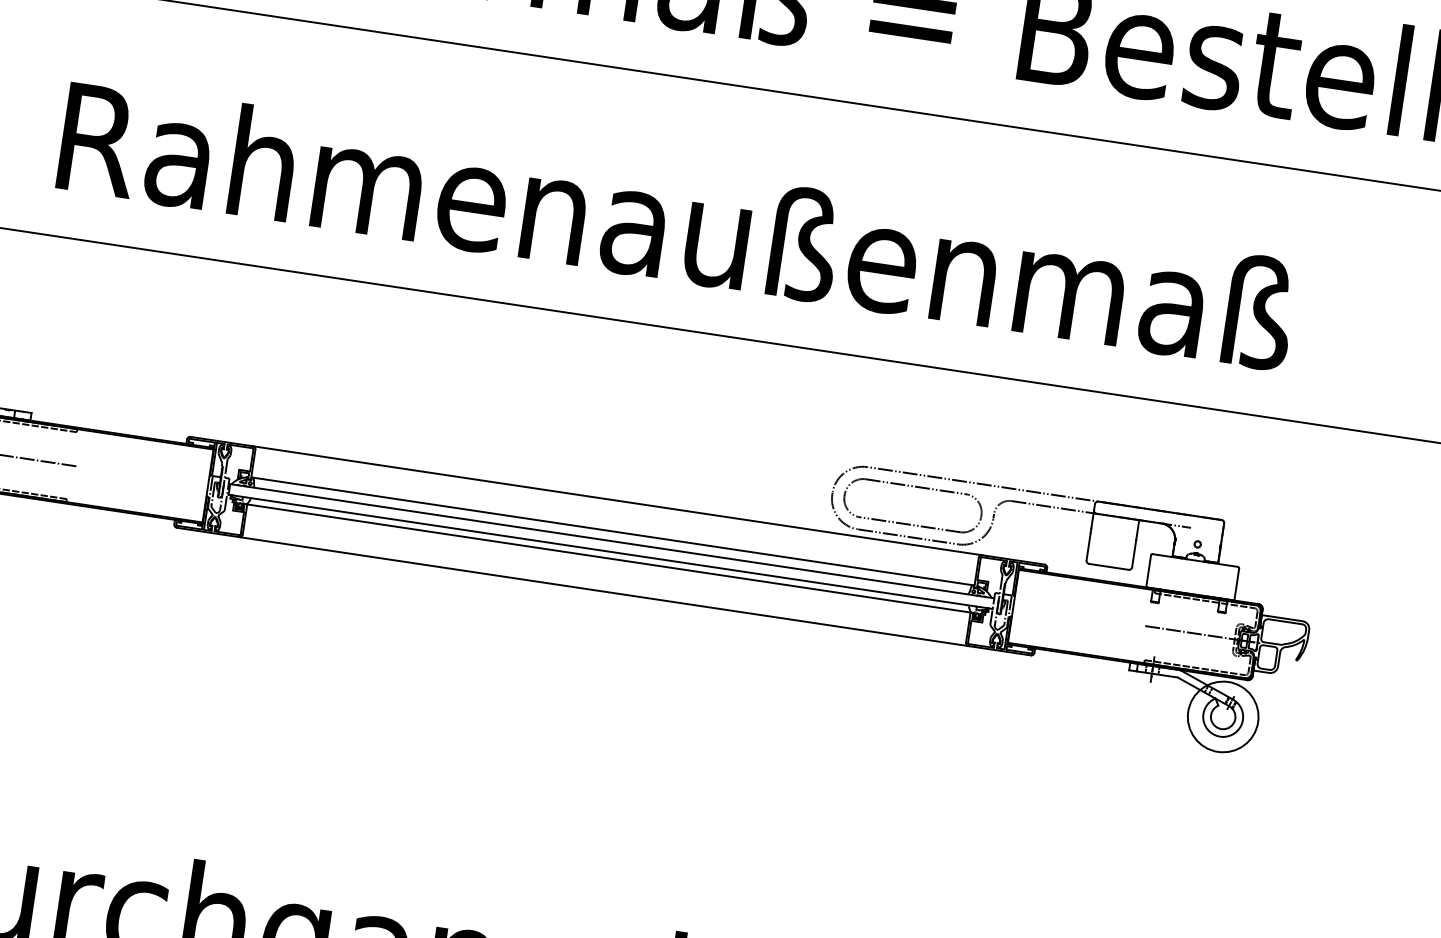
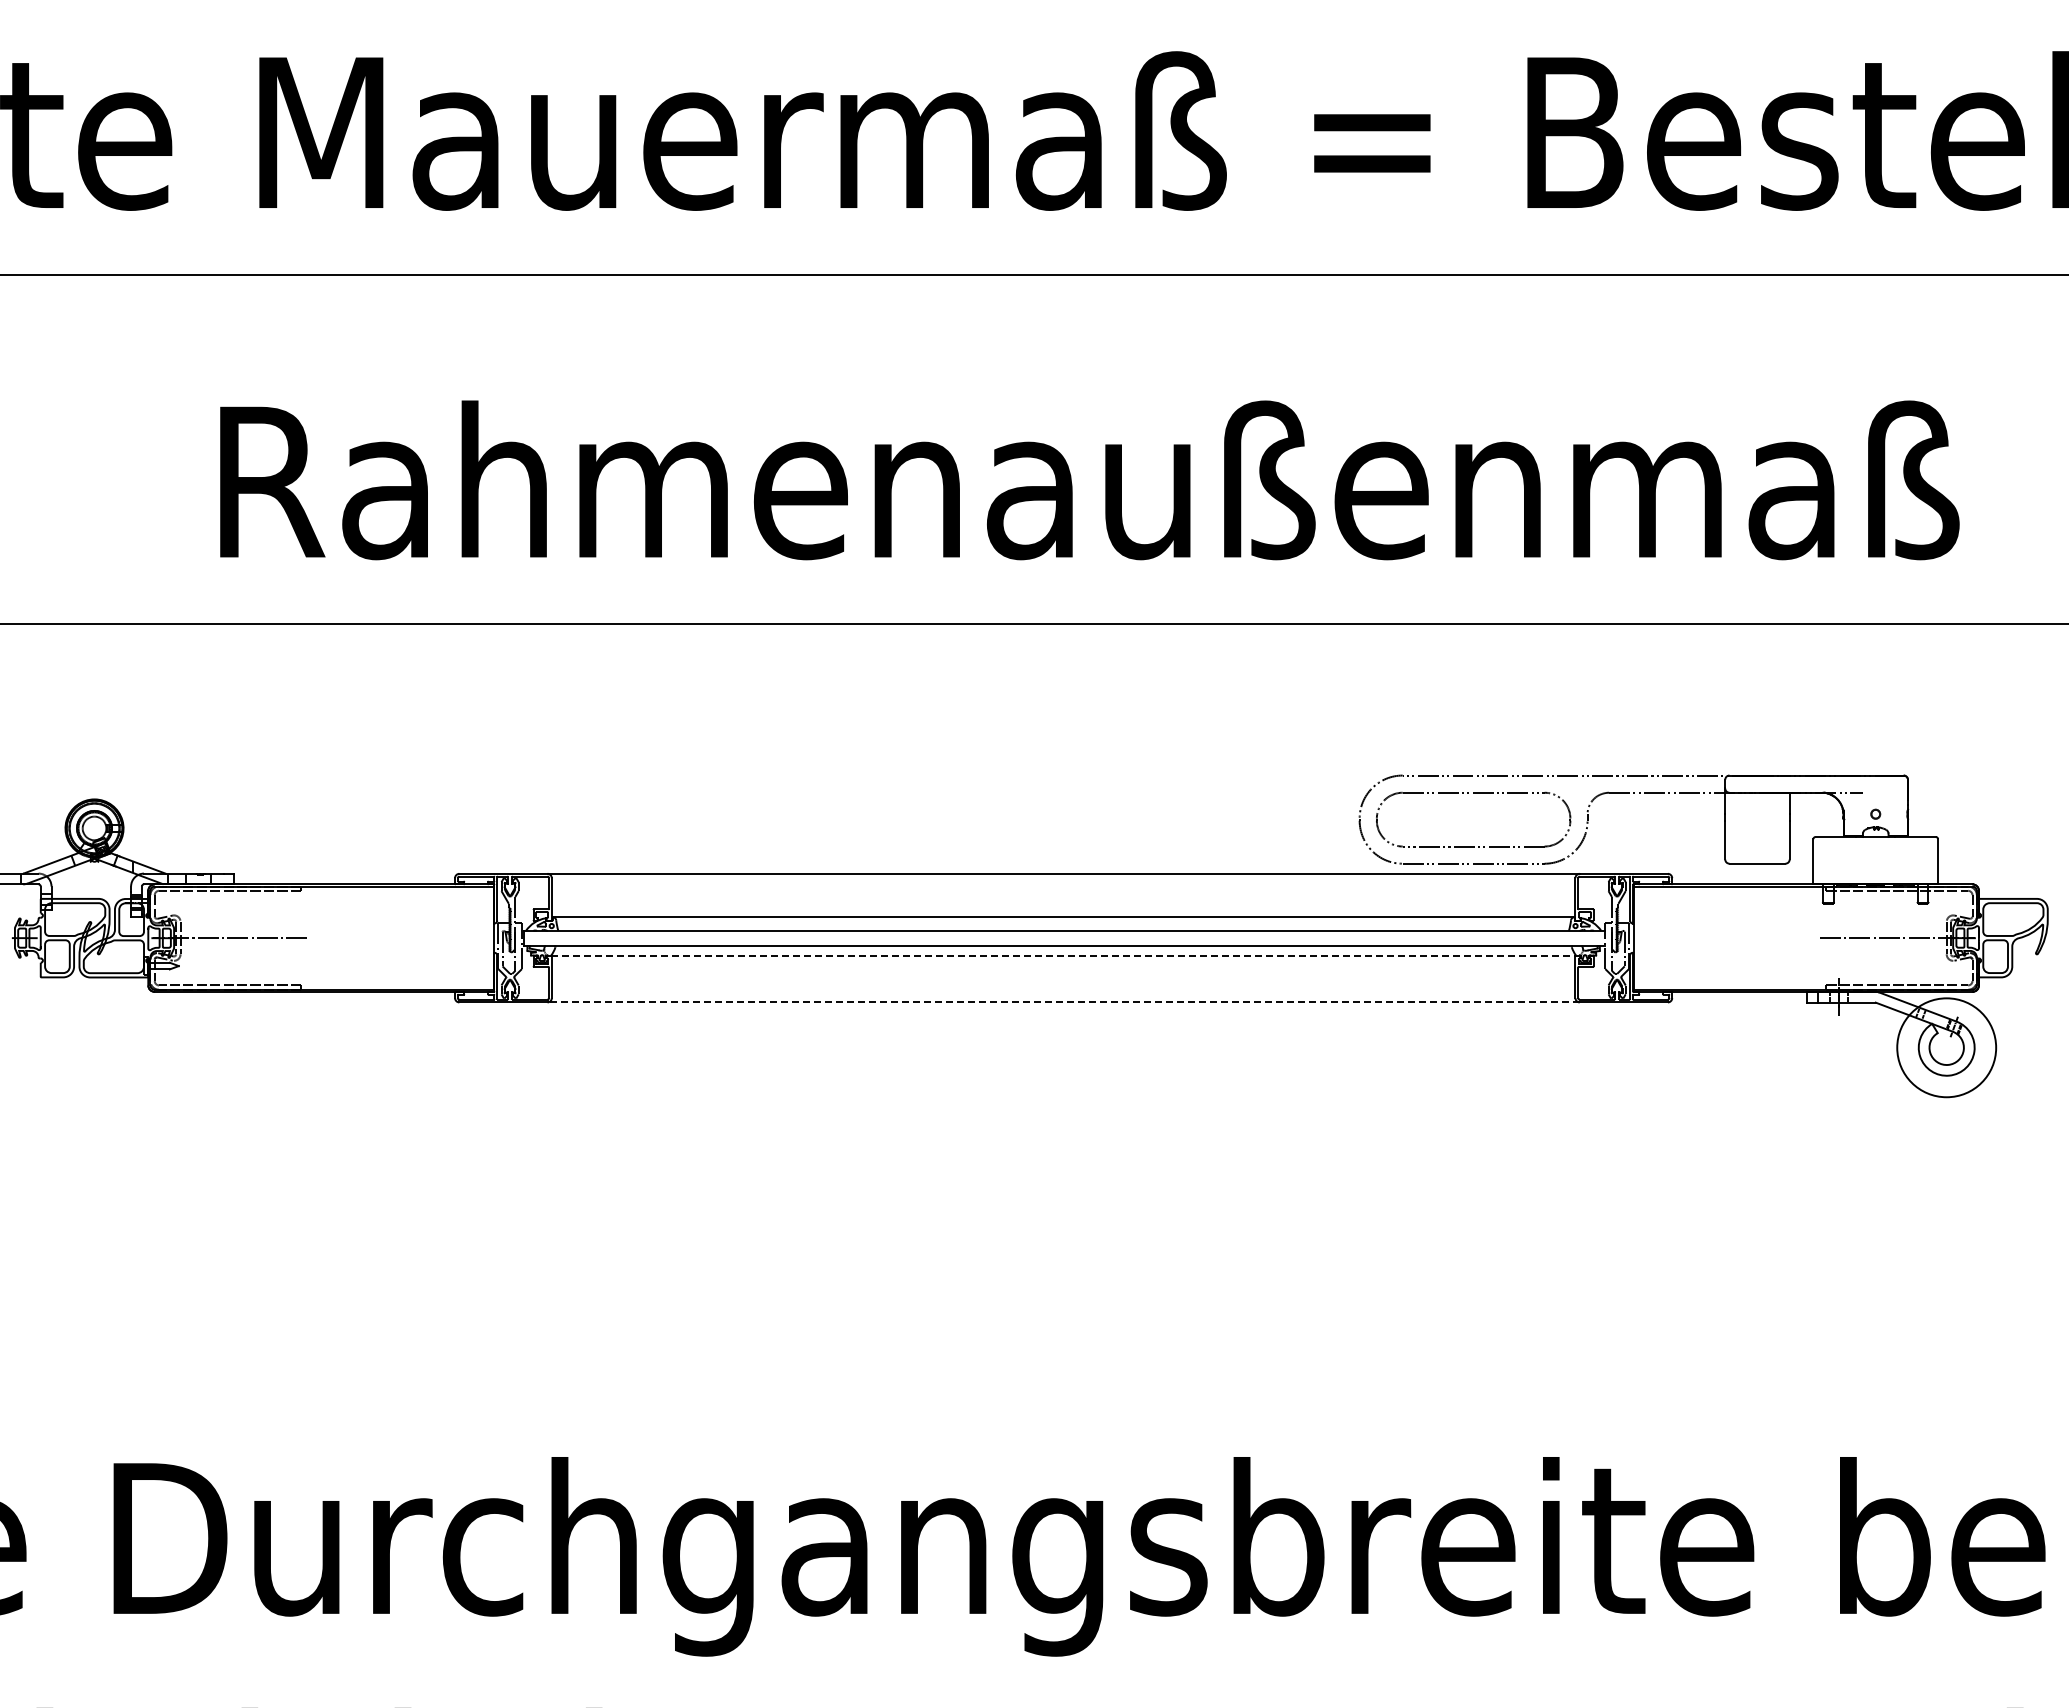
line: (609, 558) -> (1064, 955), solid -> dashed
line: (603, 591) -> (1063, 1002), solid -> dashed

